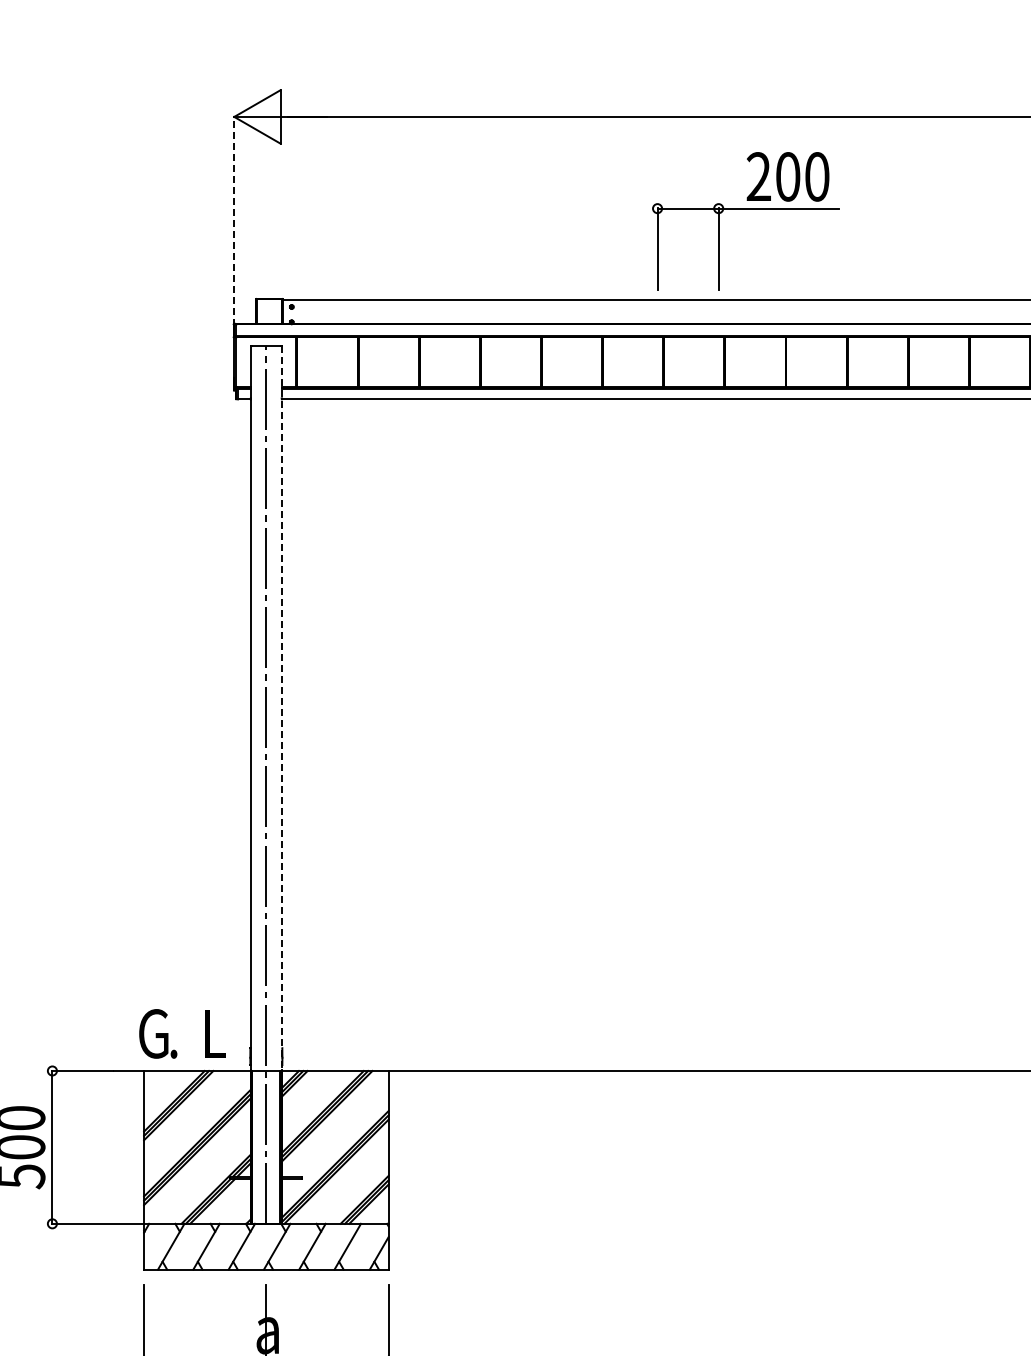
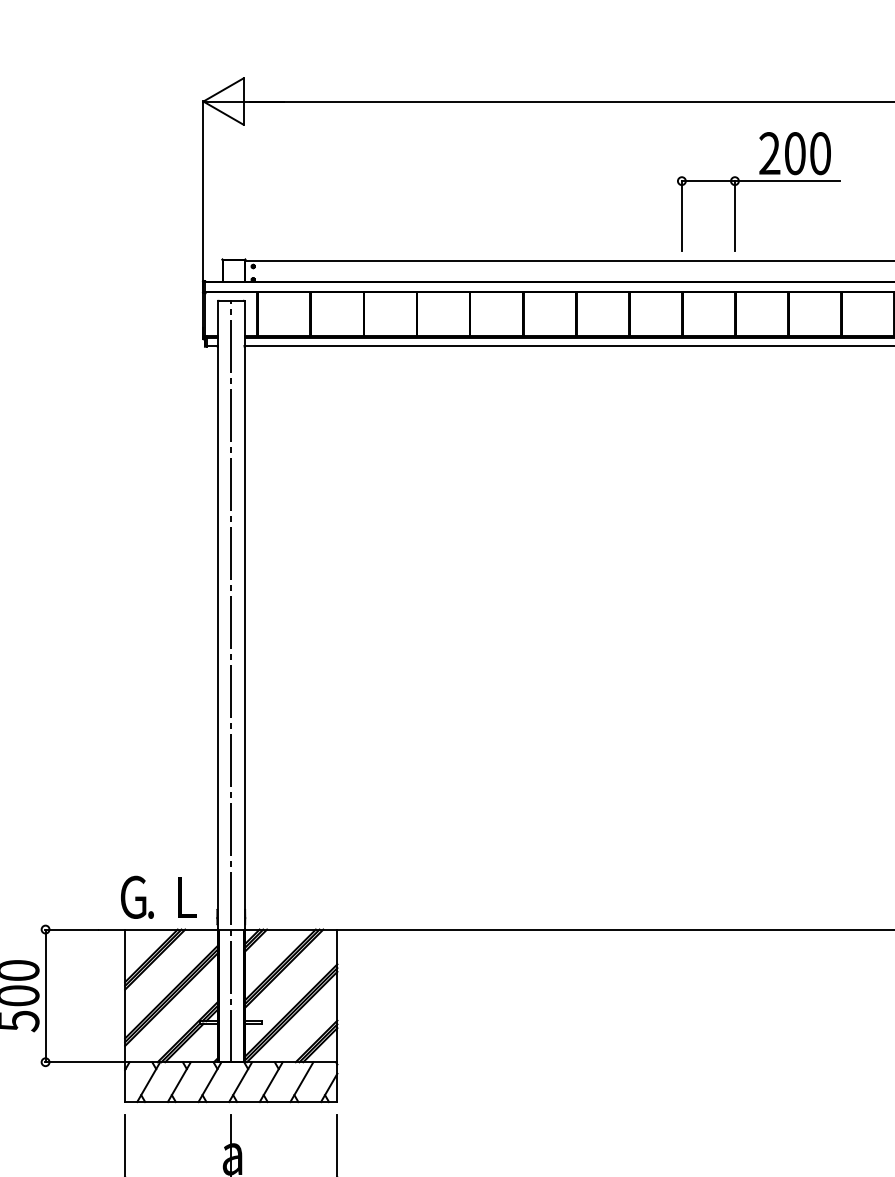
part: (745, 209) -> (758, 181), moved
line: (234, 226) -> (203, 196), dashed -> solid
line: (281, 708) -> (244, 614), dashed -> solid

